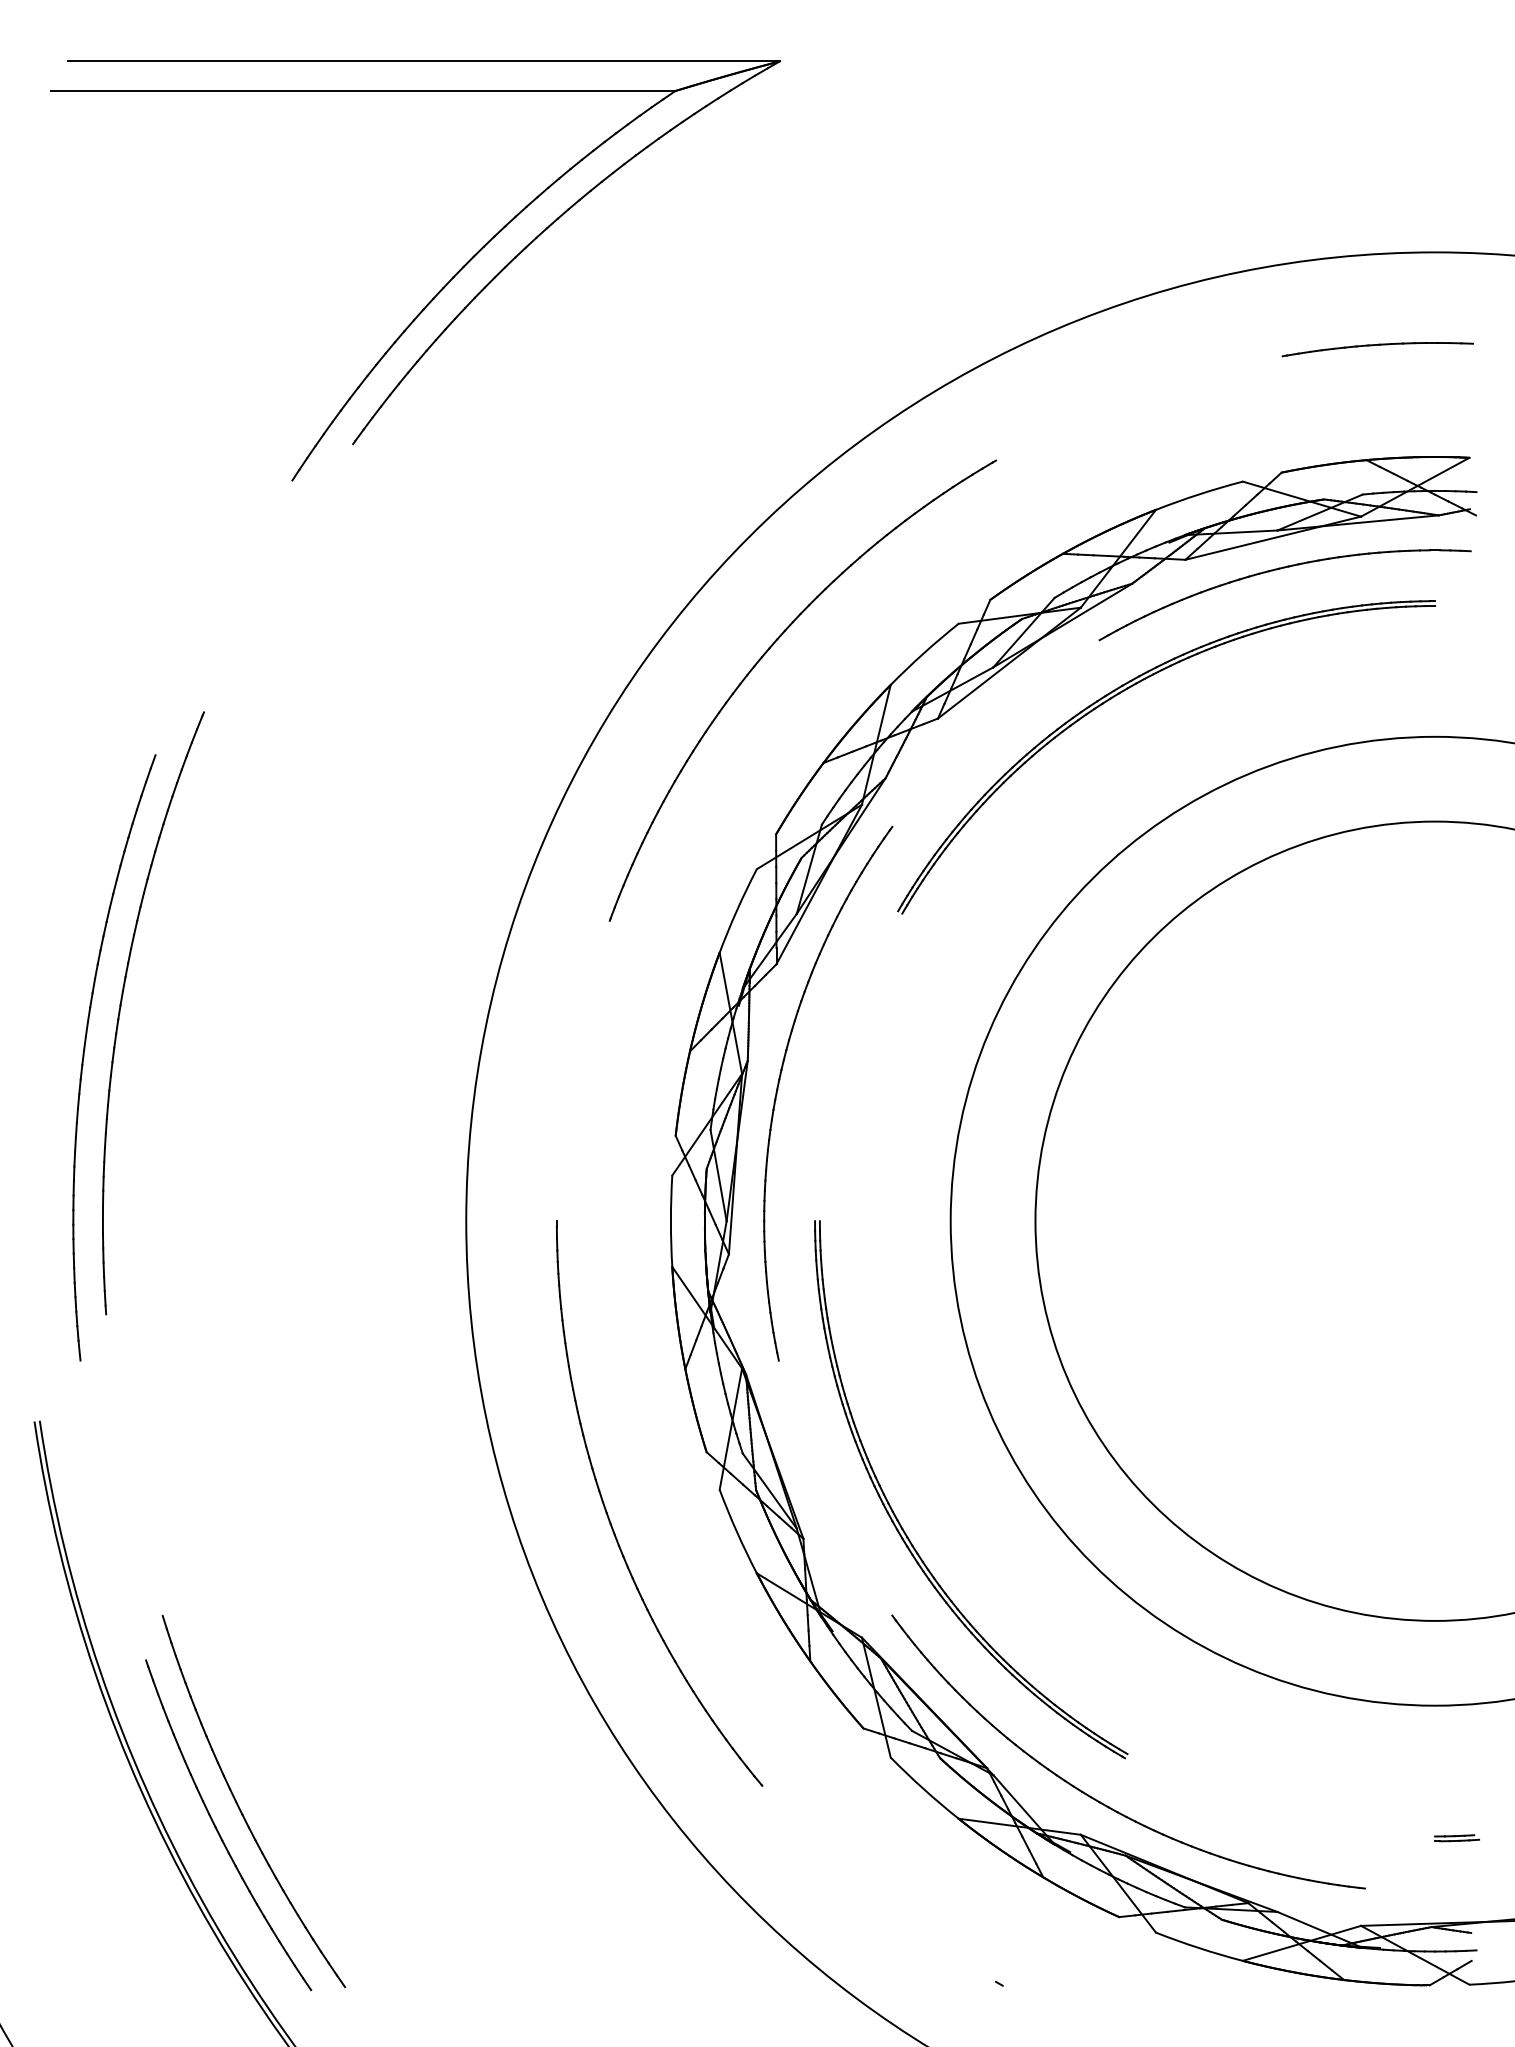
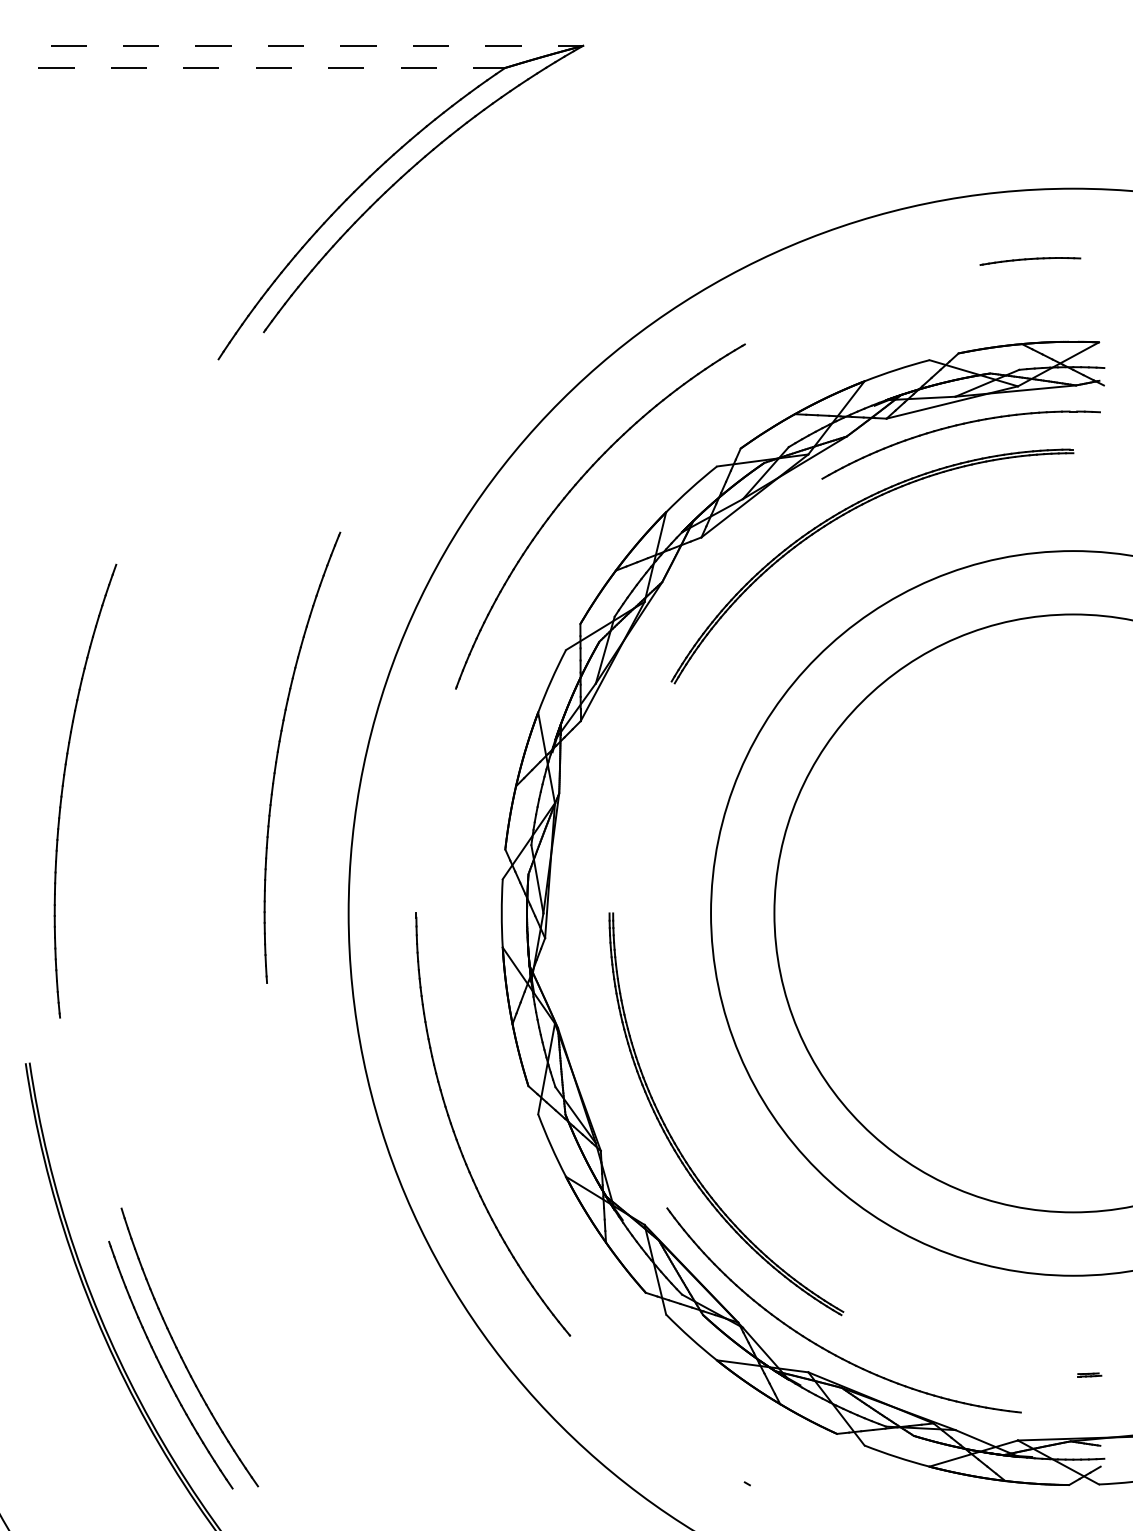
line: (424, 61) -> (317, 45), solid -> dashed
line: (363, 91) -> (271, 68), solid -> dashed
part: (1377, 349) -> (1030, 261), size x0.7
part: (121, 1007) -> (278, 753), moved
part: (780, 1080) -> (583, 808), removed
part: (1456, 1838) -> (1089, 1375), size x0.7

